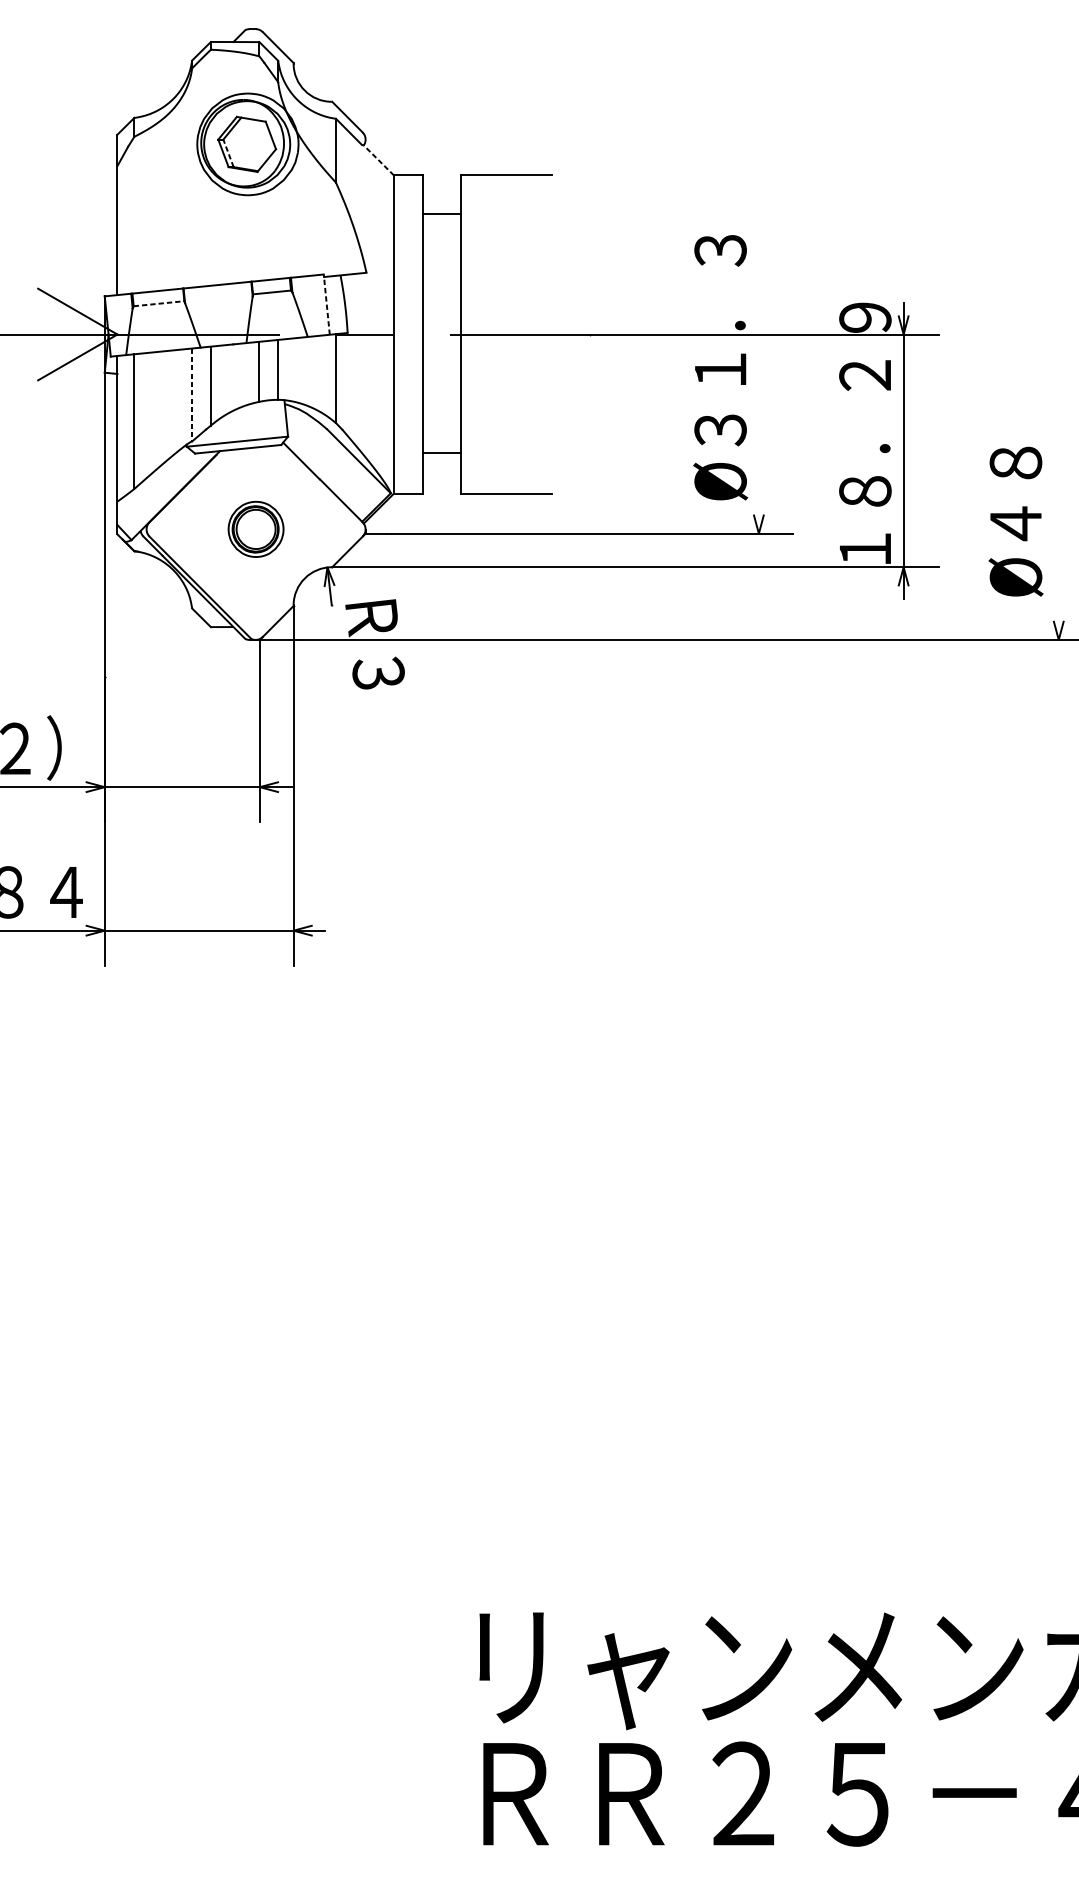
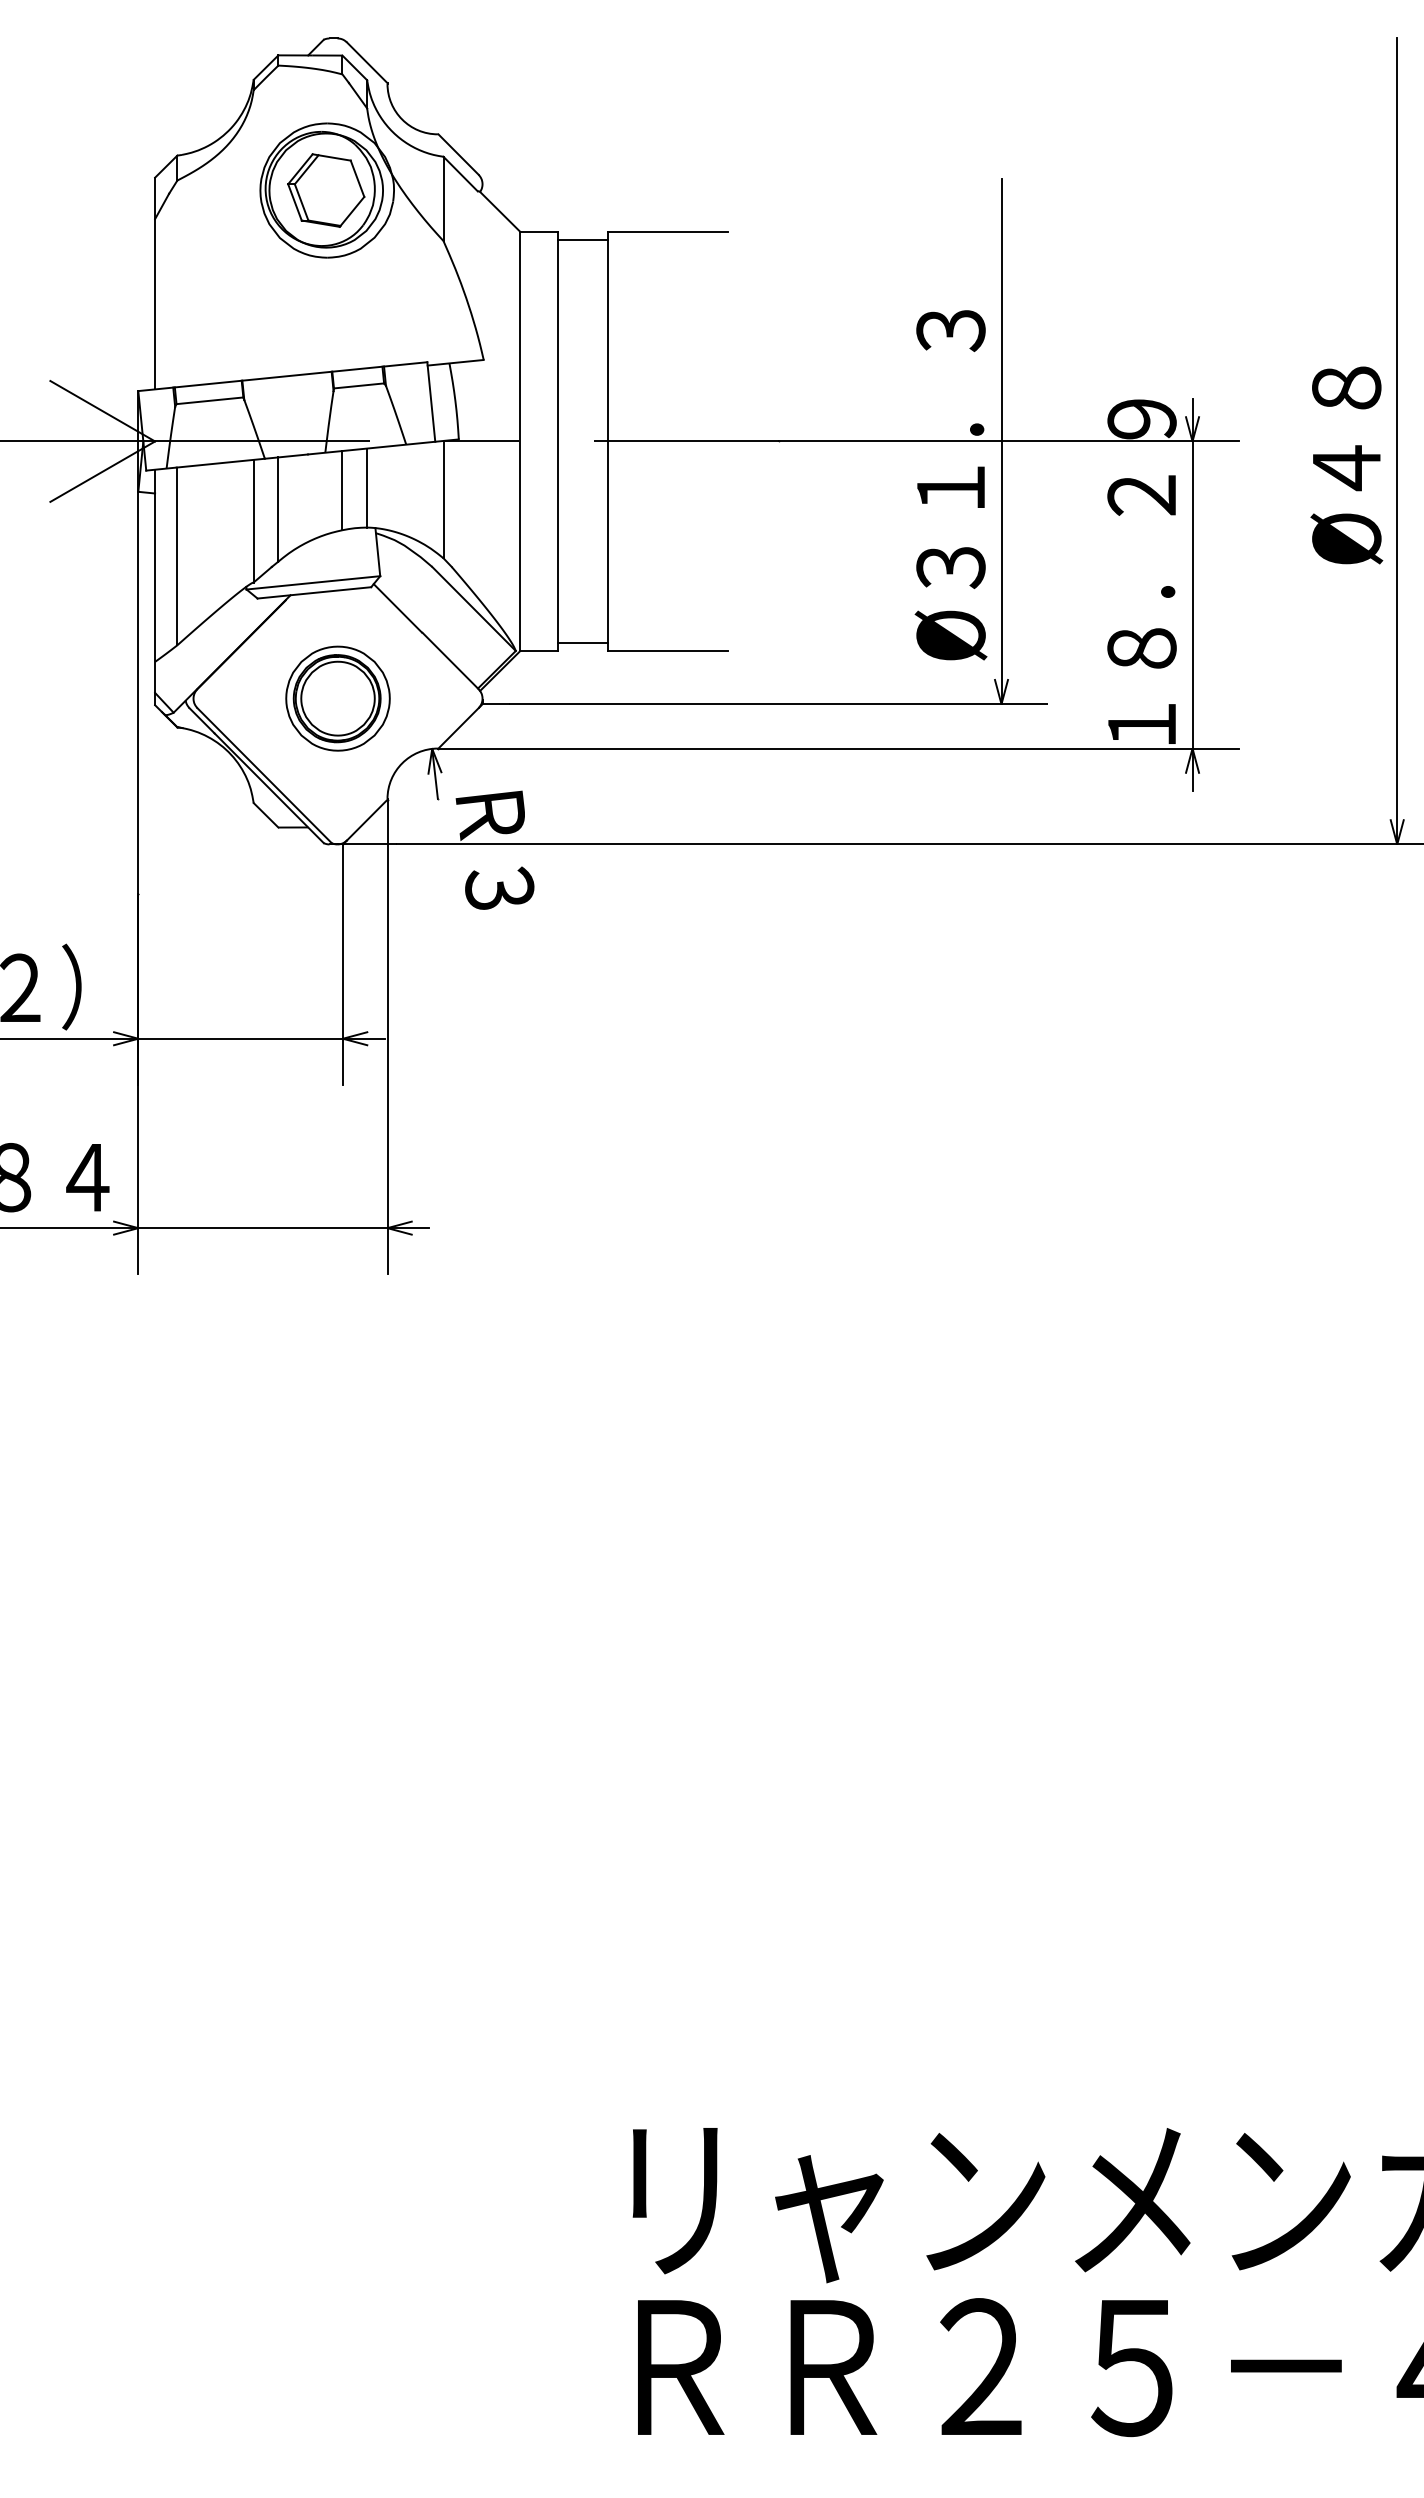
line: (228, 152) -> (301, 201), dashed -> solid
line: (378, 160) -> (499, 211), dashed -> solid
line: (442, 214) -> (583, 239), moved
line: (158, 303) -> (209, 400), dashed -> solid
line: (326, 305) -> (431, 402), dashed -> solid
line: (758, 334) -> (1001, 441), added
line: (1058, 334) -> (1397, 441), added
line: (192, 395) -> (253, 521), dashed -> solid
line: (442, 452) -> (583, 642), moved
text: (1015, 521) -> (1346, 465), moved
part: (255, 529) -> (337, 698), size x1.43

